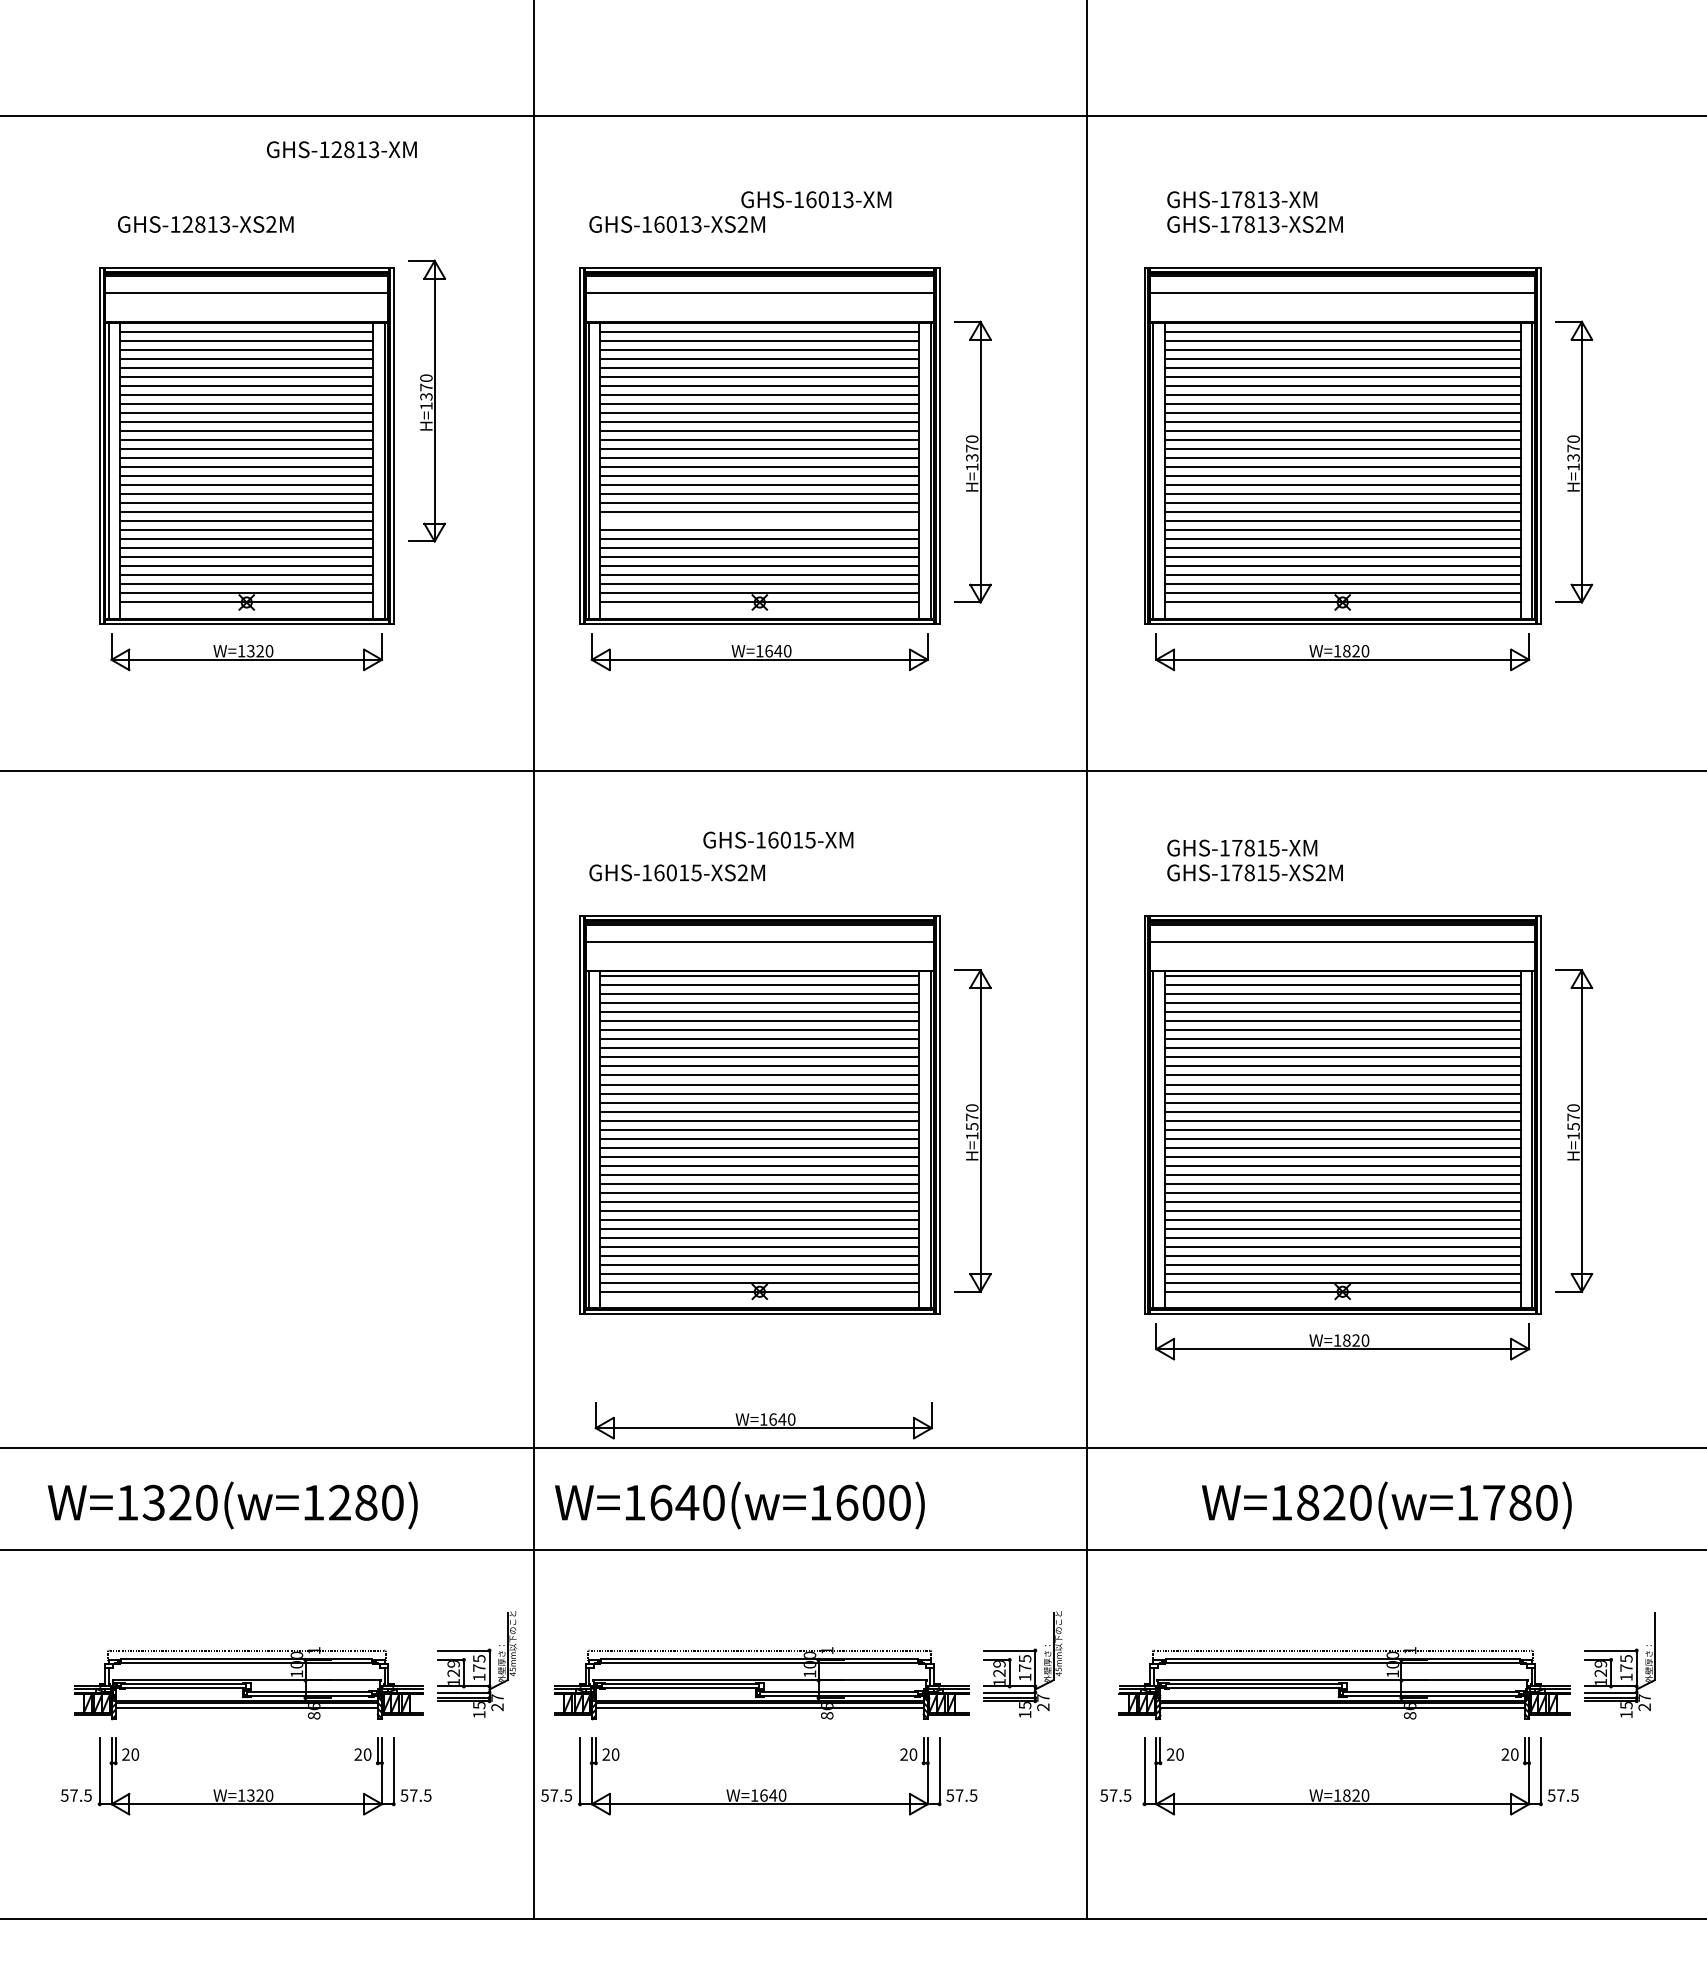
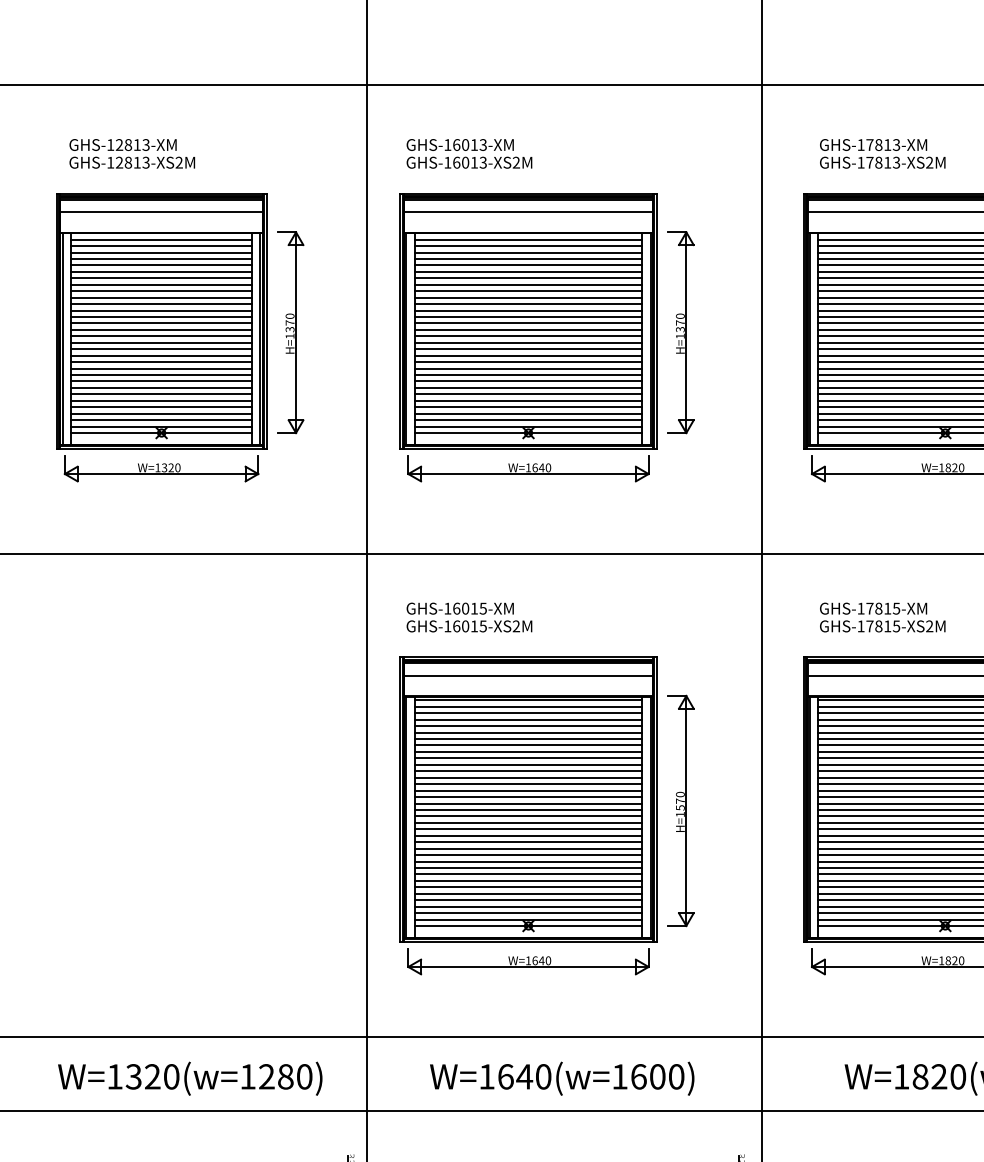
text: (341, 149) -> (122, 144), moved
text: (816, 199) -> (460, 144), moved
part: (426, 400) -> (290, 332), moved
line: (759, 521) -> (528, 375), added
text: (778, 839) -> (460, 608), moved
part: (763, 1420) -> (528, 961), moved
text: (232, 1505) -> (190, 1078), moved
text: (739, 1505) -> (561, 1078), moved

